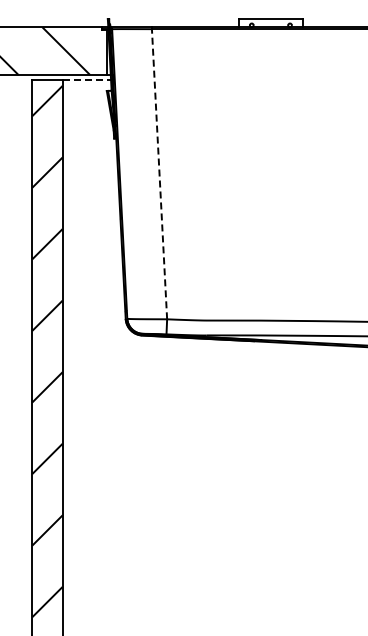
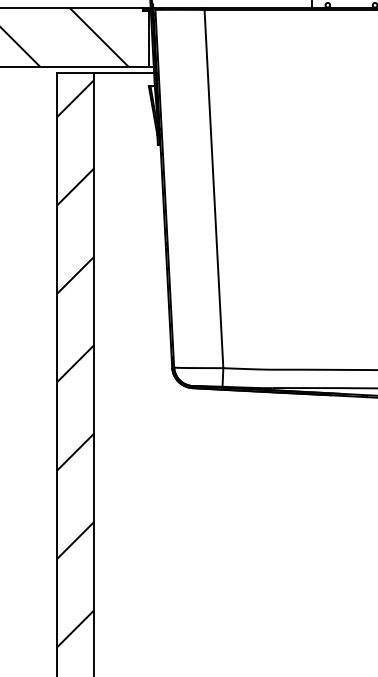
line: (87, 79) -> (125, 72), dashed -> solid
line: (159, 173) -> (213, 188), dashed -> solid

